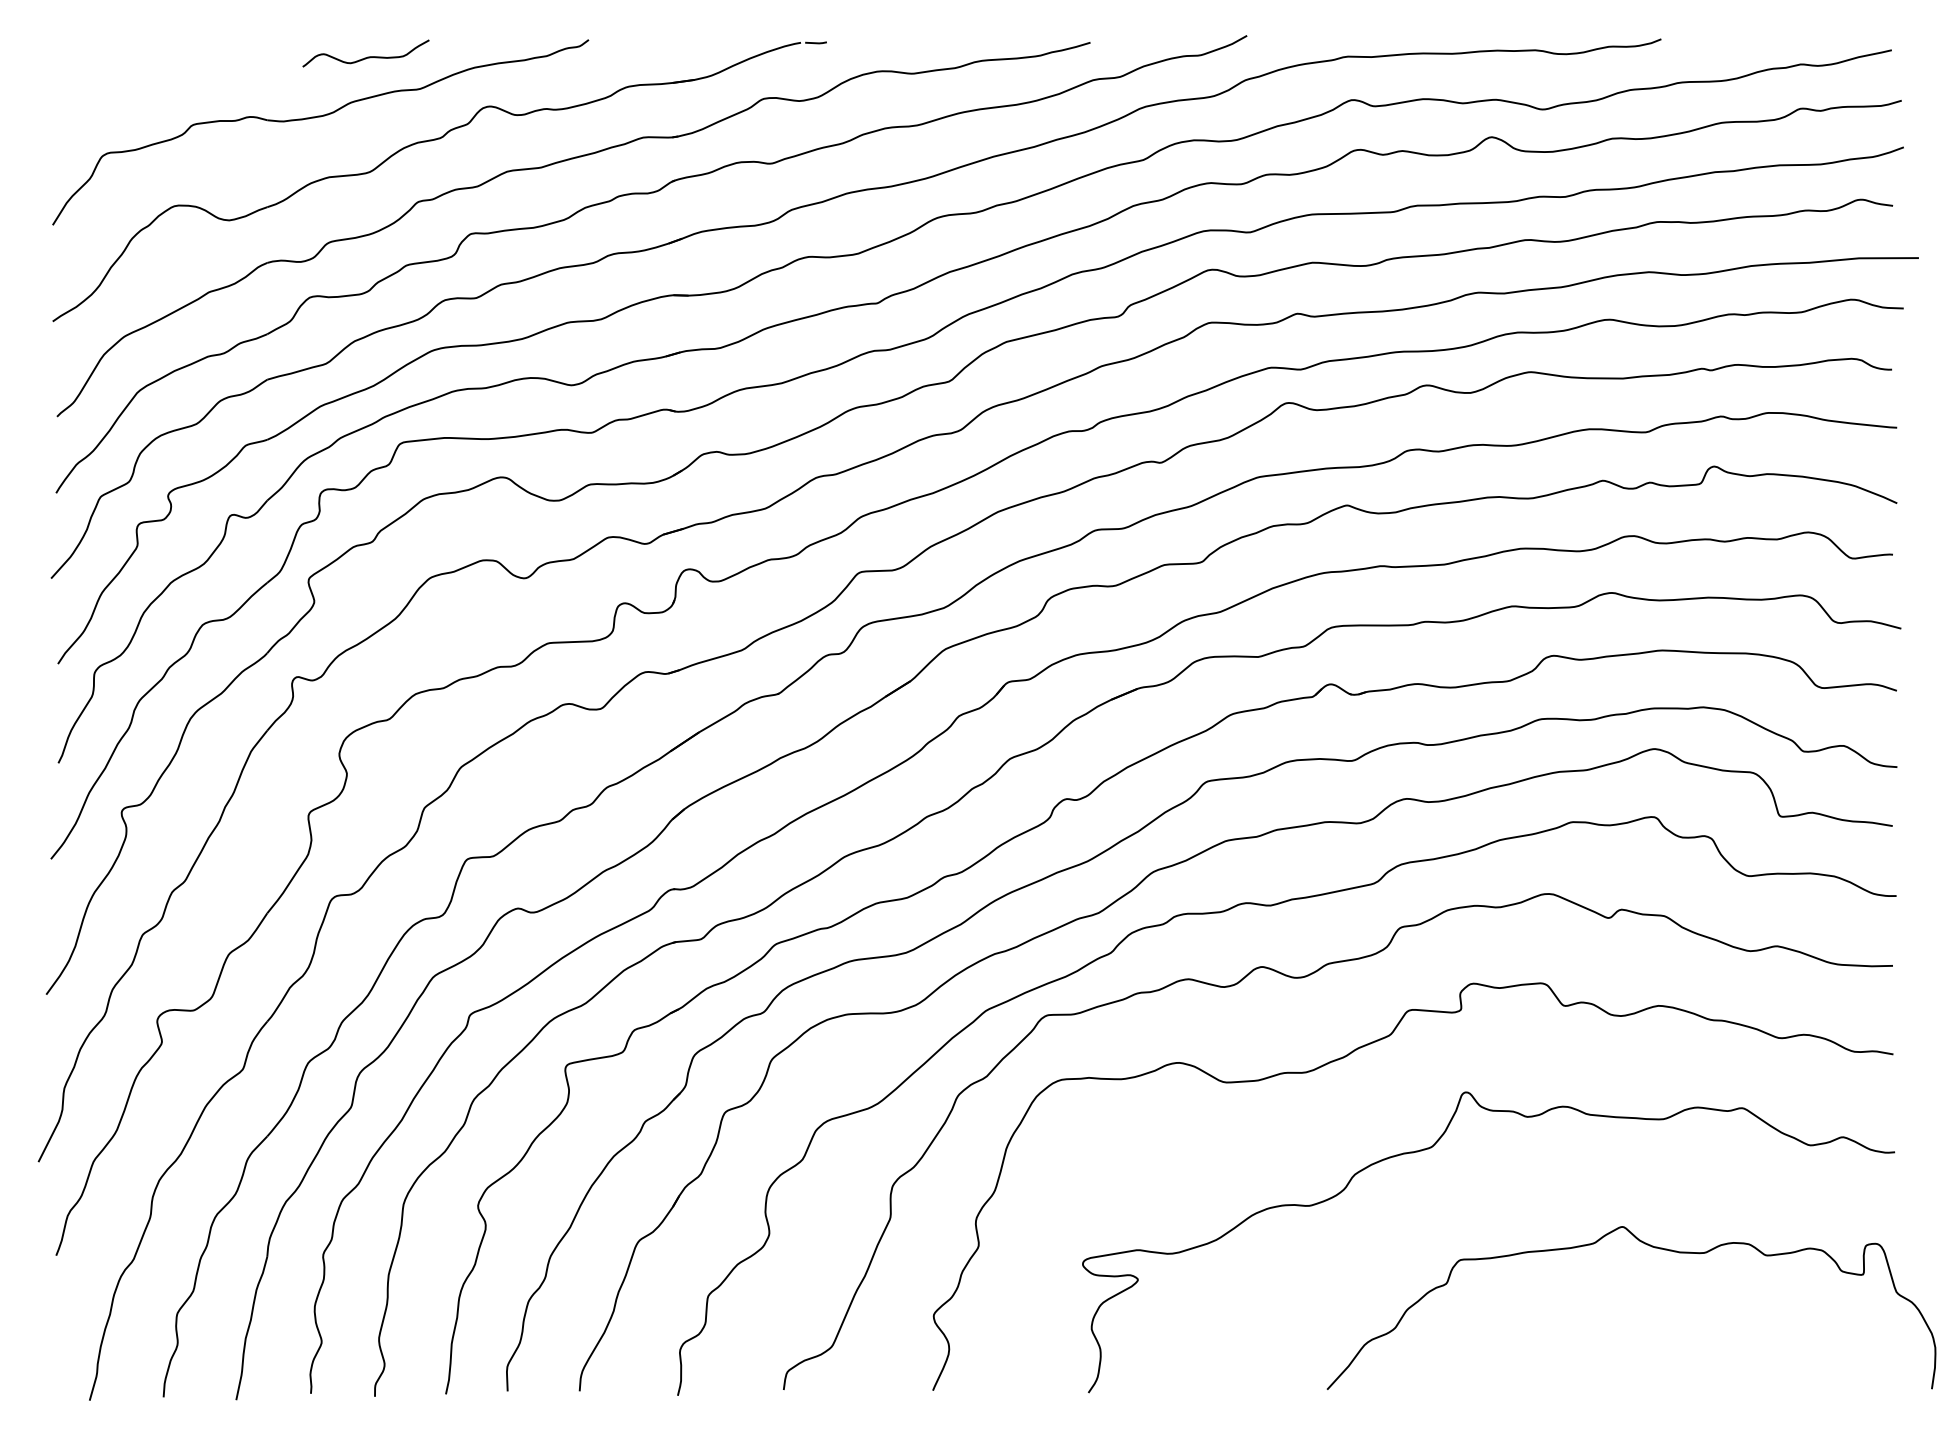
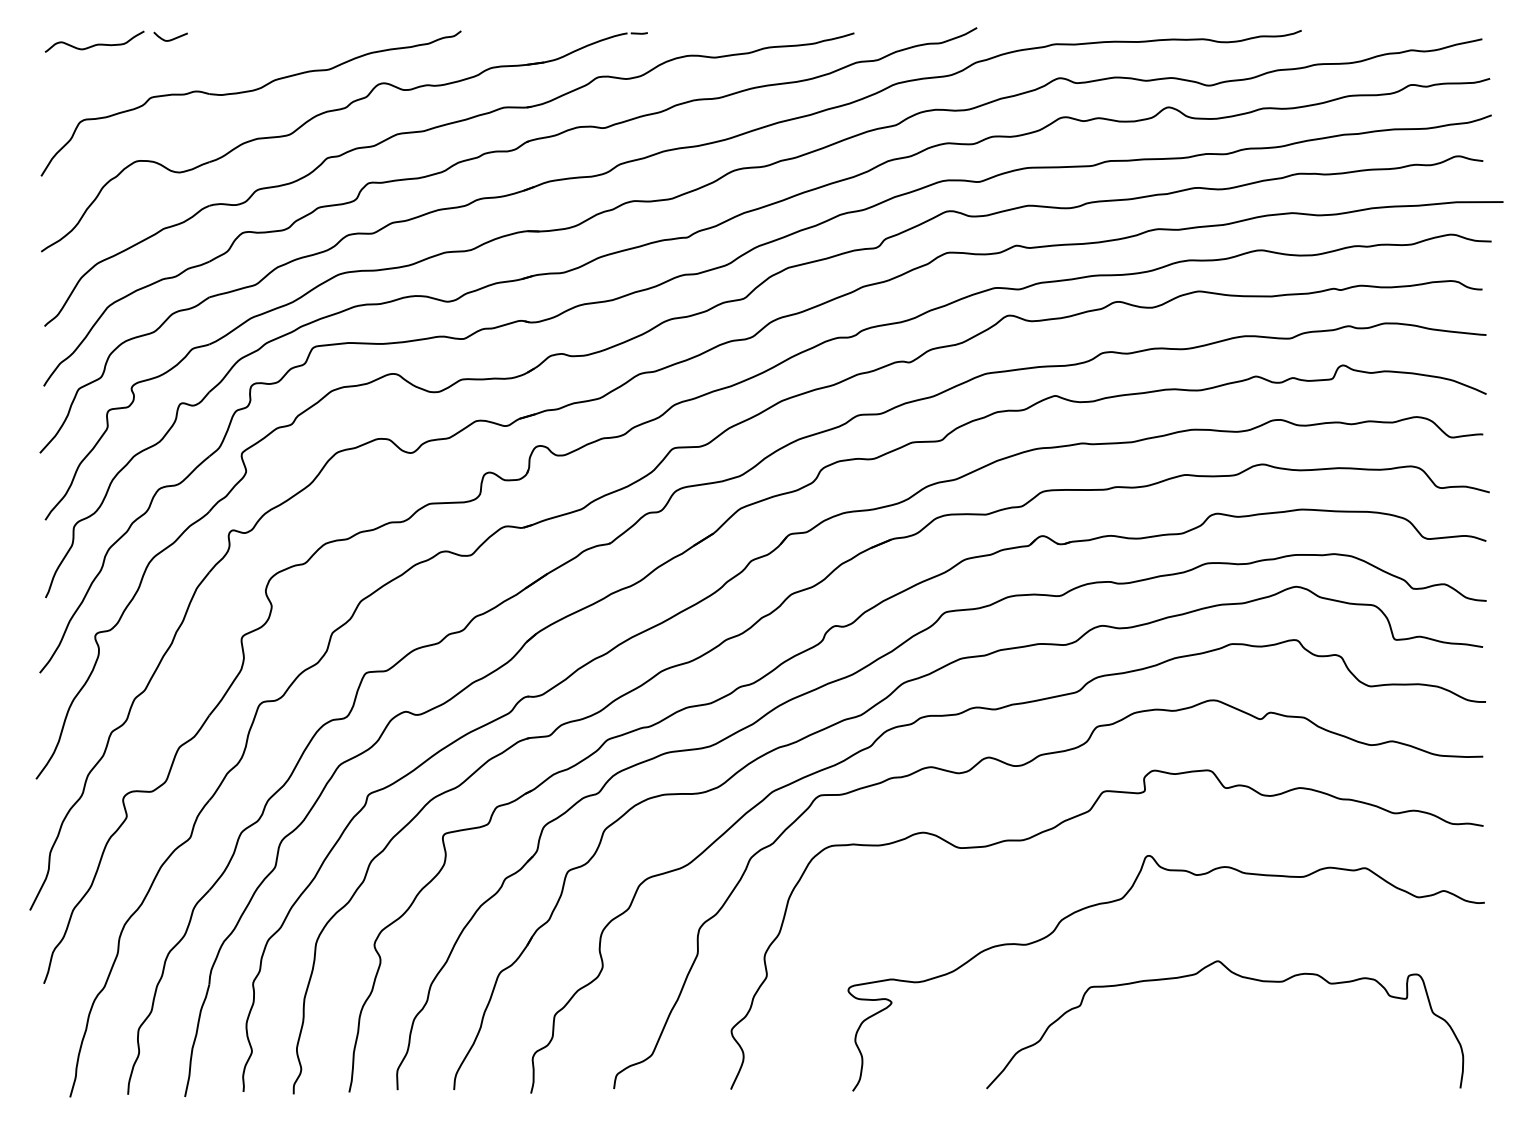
curve: (217, 50) -> (170, 39), added
curve: (367, 56) -> (95, 44), moved
curve: (1652, 1247) -> (1241, 977), moved

